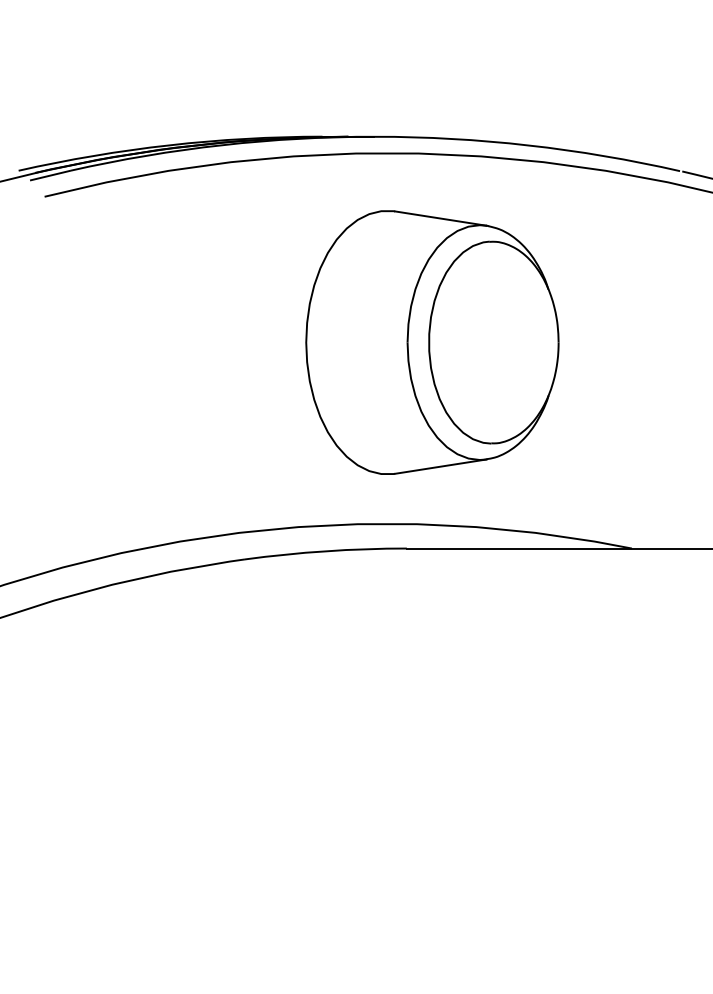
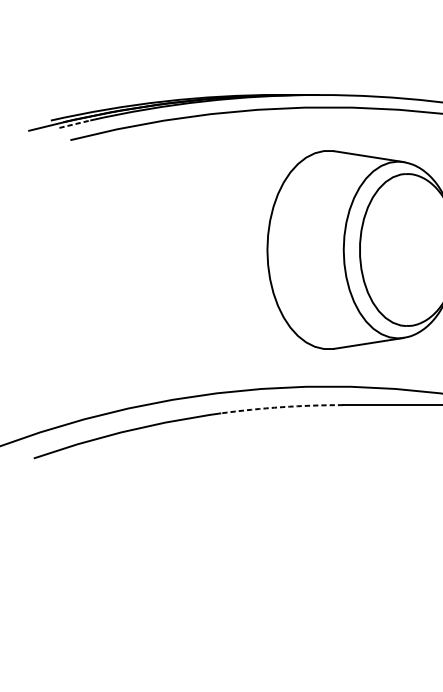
line: (50, 175) -> (74, 124), solid -> dashed
arc: (325, 551) -> (281, 407), solid -> dashed

